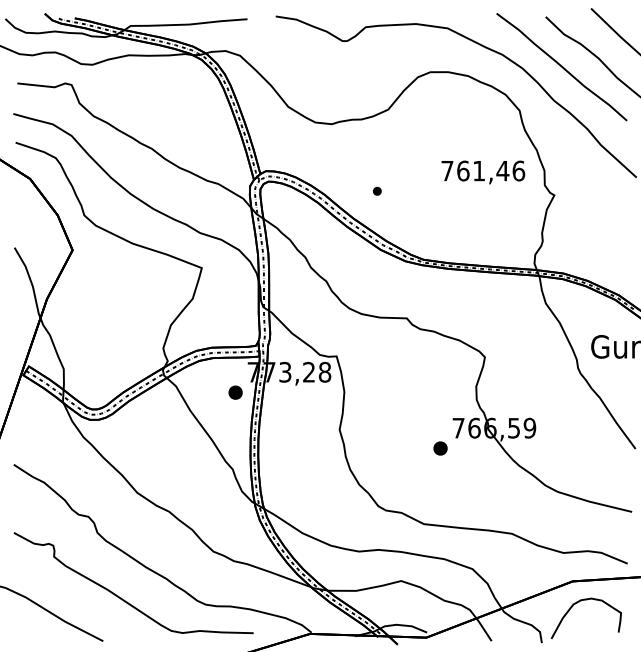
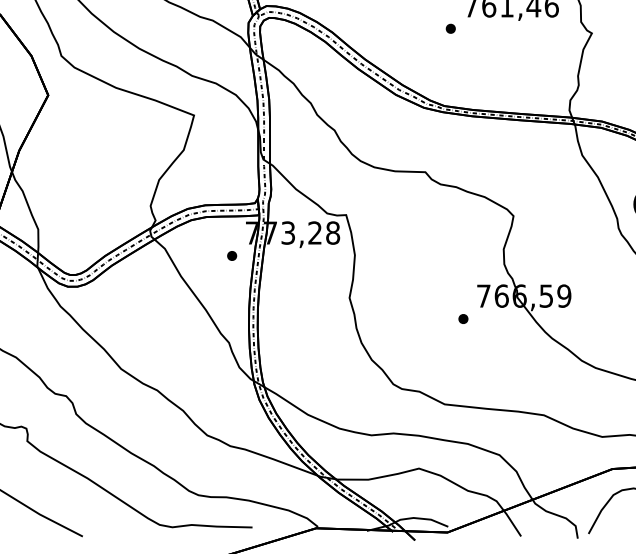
part: (377, 191) -> (450, 29), moved
part: (235, 392) -> (232, 255), size x0.62
part: (440, 448) -> (463, 319), size x0.62

